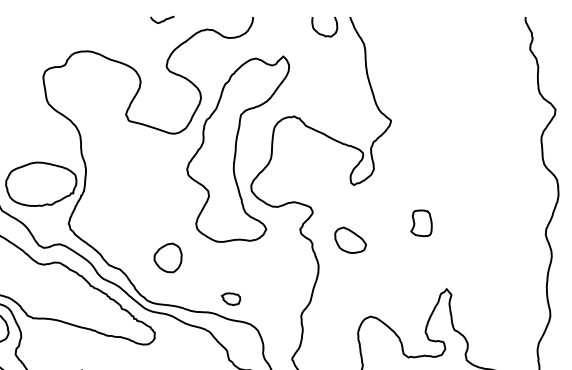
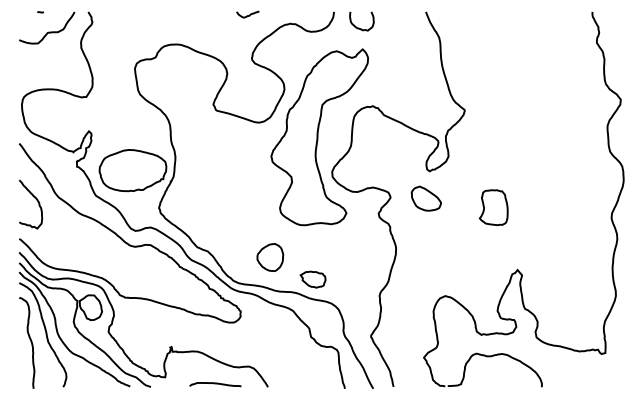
curve: (322, 33) -> (359, 27), moved
part: (421, 223) -> (493, 207), size x1.43
part: (349, 240) -> (425, 198), moved
part: (168, 257) -> (270, 257), moved
part: (230, 299) -> (312, 279), size x1.43

